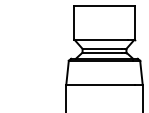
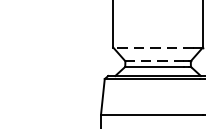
line: (101, 39) -> (153, 47), solid -> dashed
line: (102, 48) -> (155, 60), solid -> dashed

